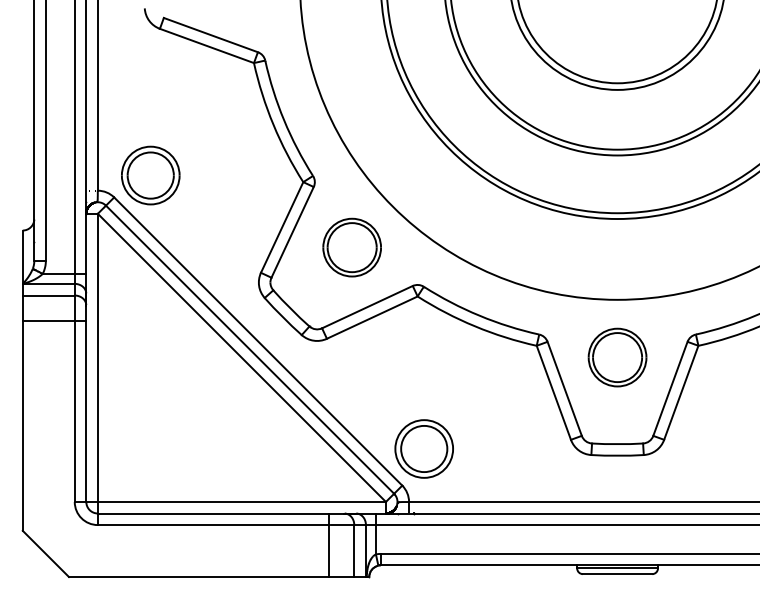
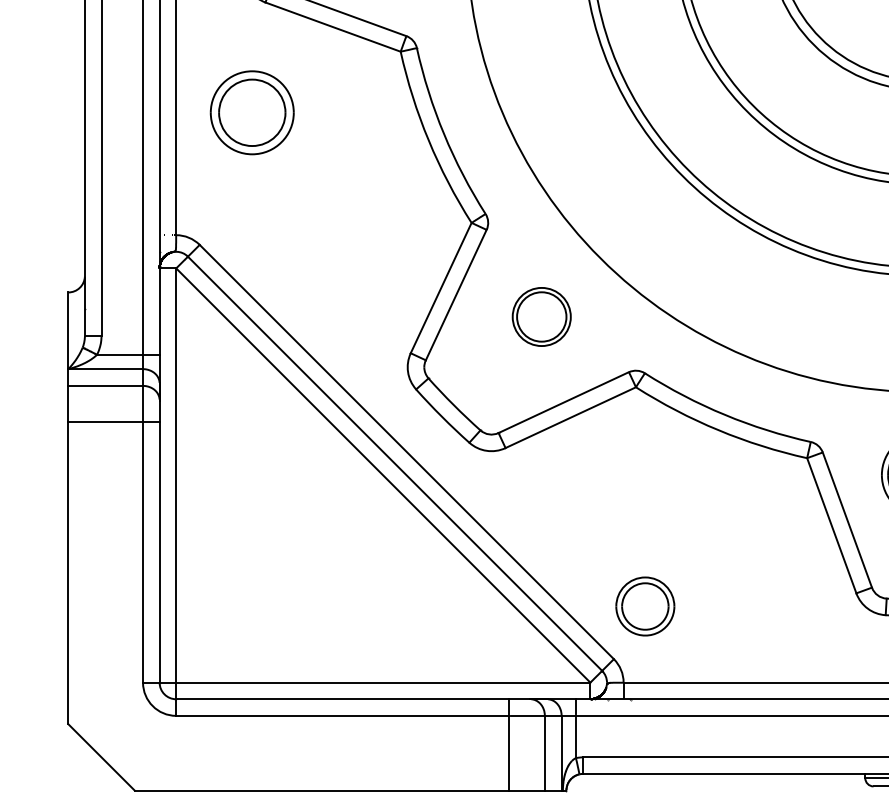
part: (150, 175) -> (251, 112), moved
part: (351, 247) -> (540, 316), size x0.7
part: (423, 448) -> (644, 605), size x0.7

